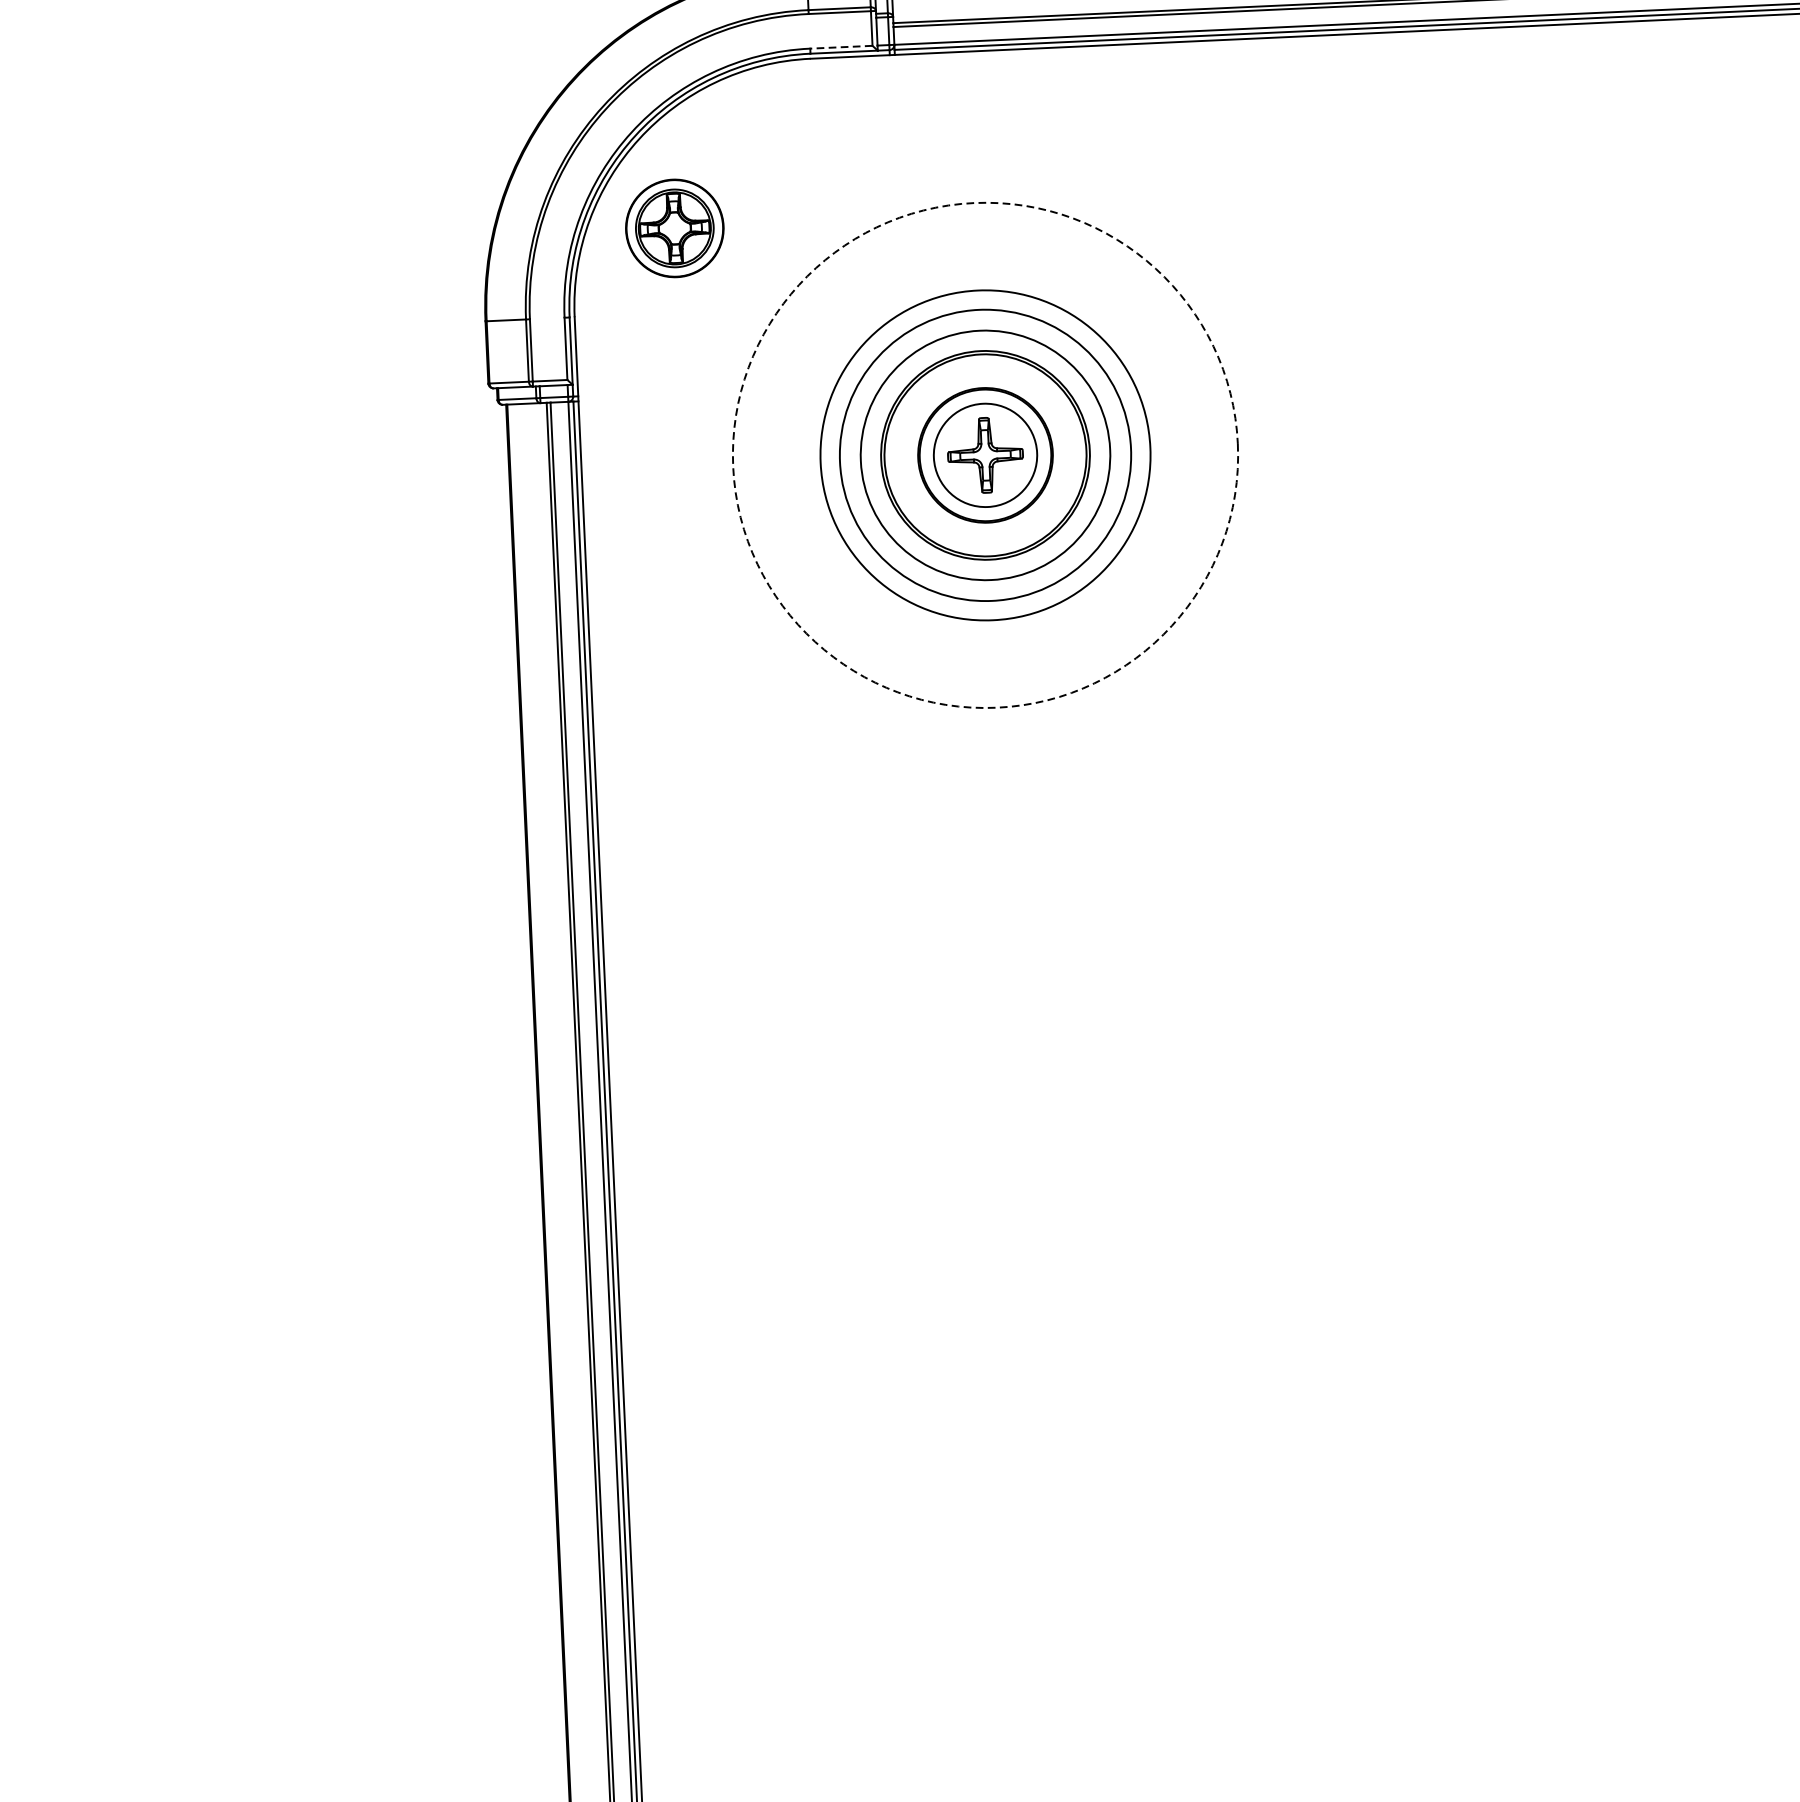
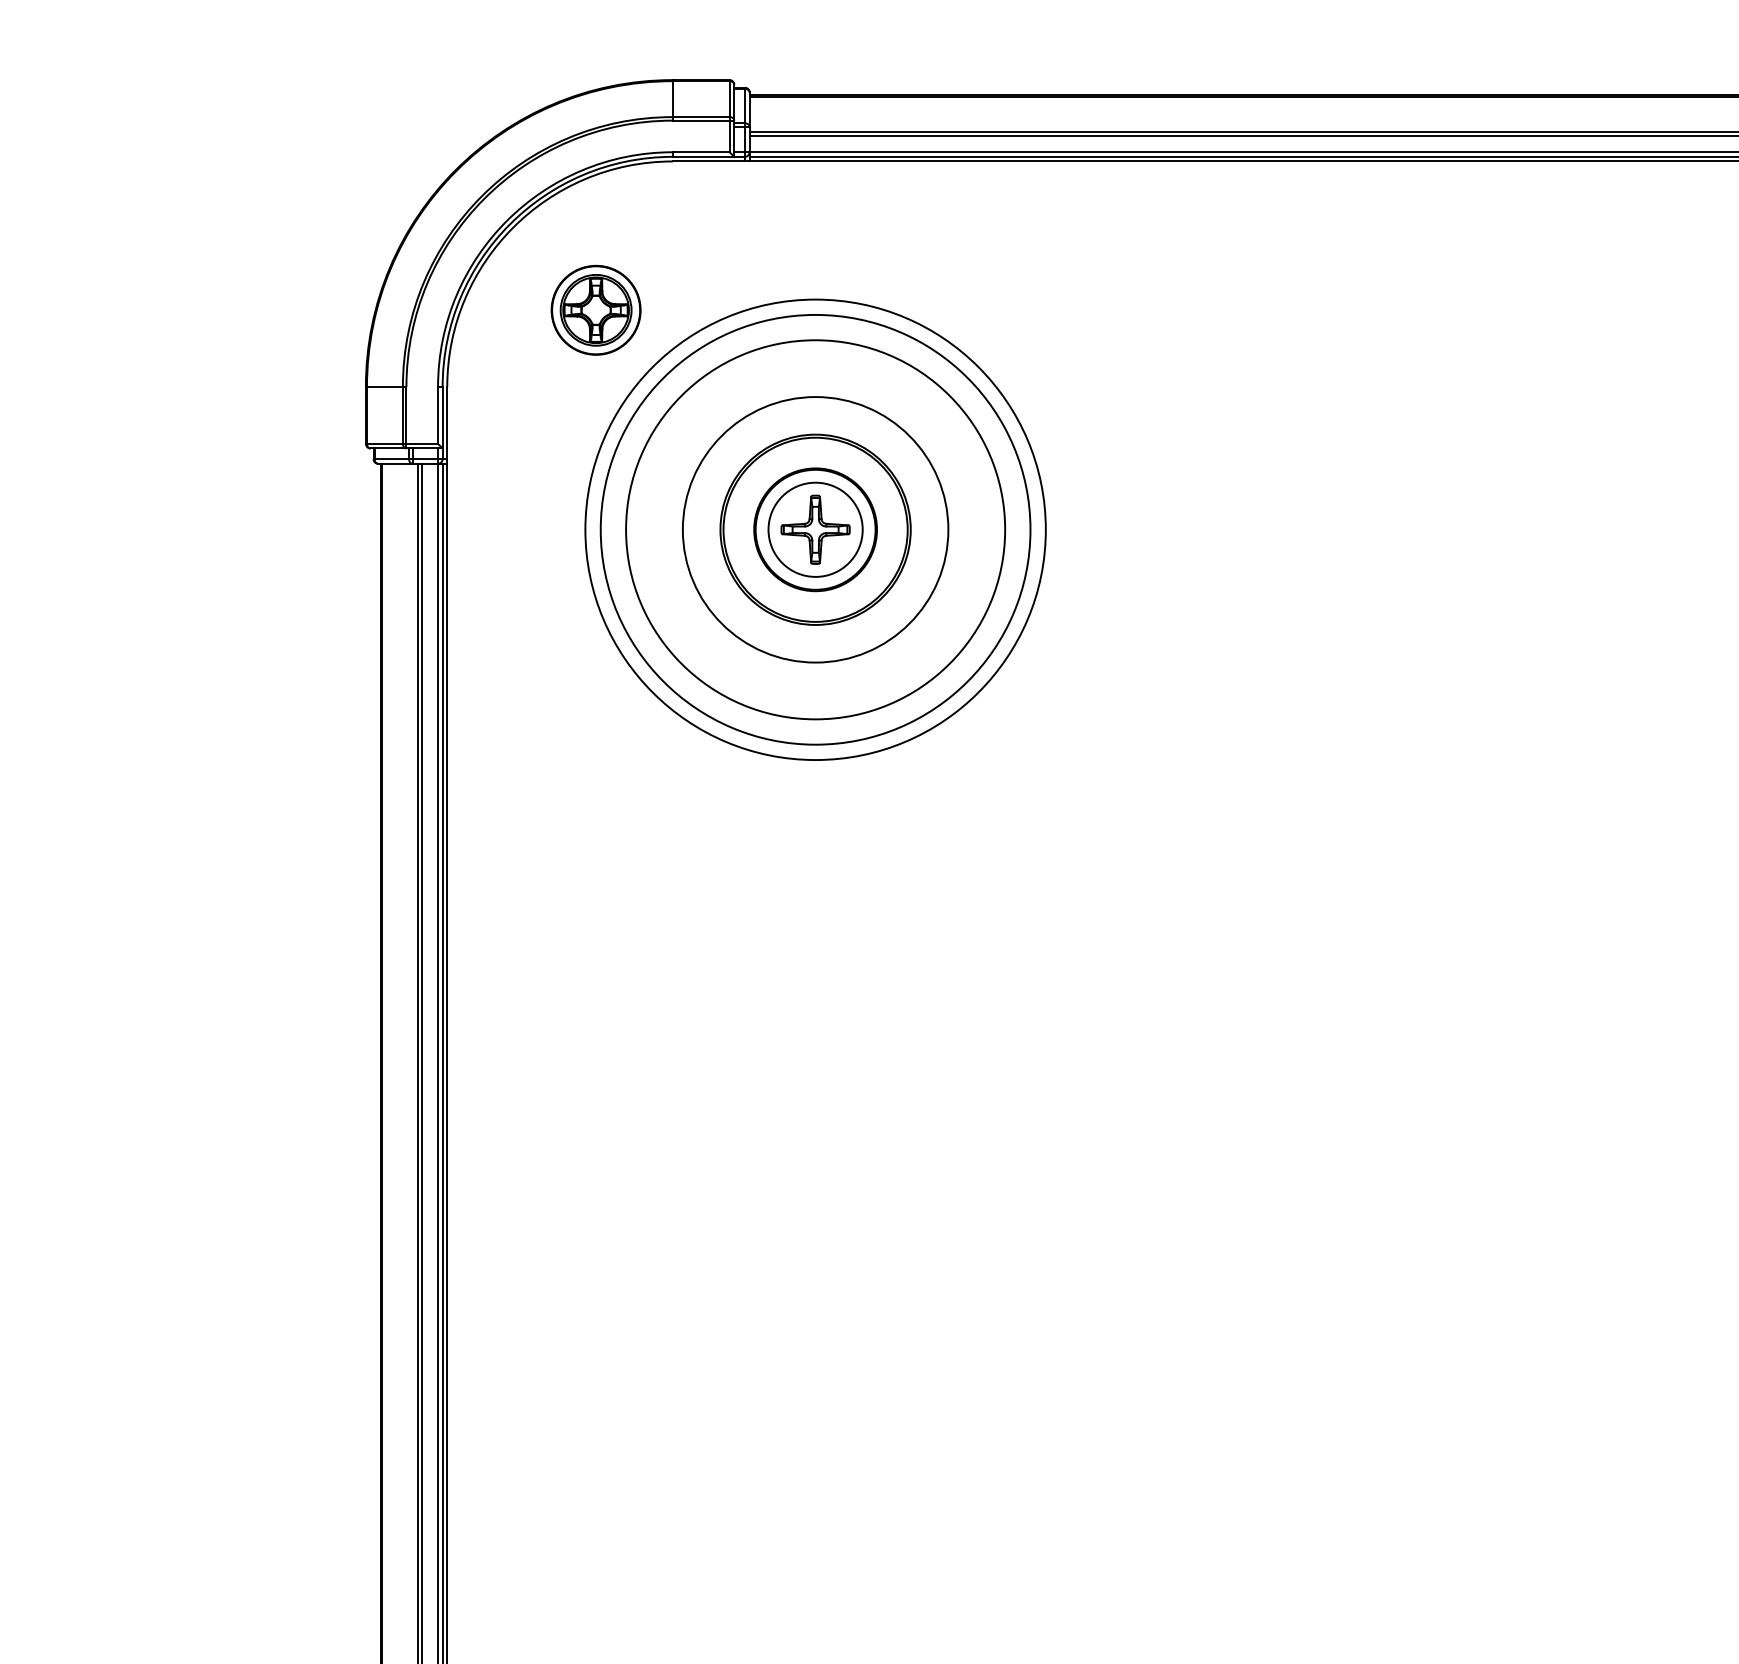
line: (840, 47) -> (700, 152), dashed -> solid
part: (674, 227) -> (595, 309), moved
circle: (985, 455) -> (815, 529), dashed -> solid
circle: (985, 455) -> (815, 529), size x1.43
circle: (985, 455) -> (815, 529), size x1.67

